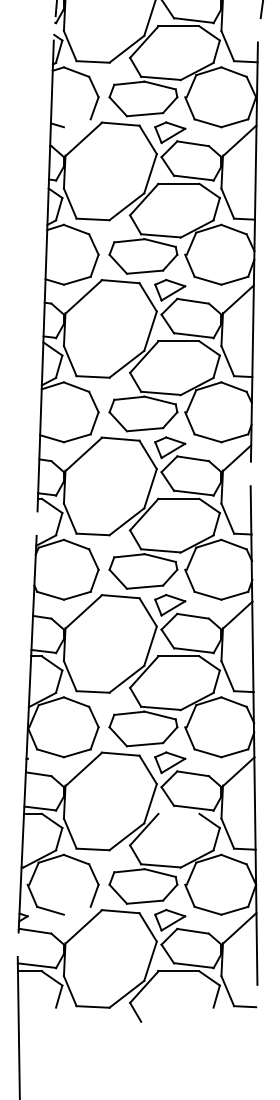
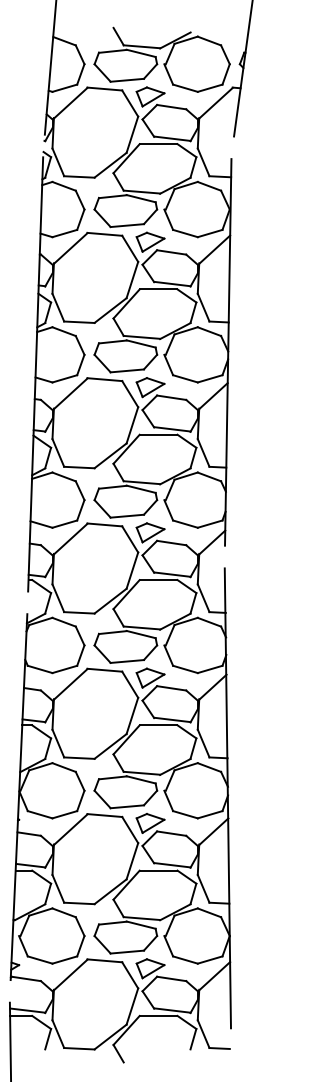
line: (76, 123) -> (64, 233), added
line: (178, 813) -> (158, 870), added
line: (76, 910) -> (64, 959), added

